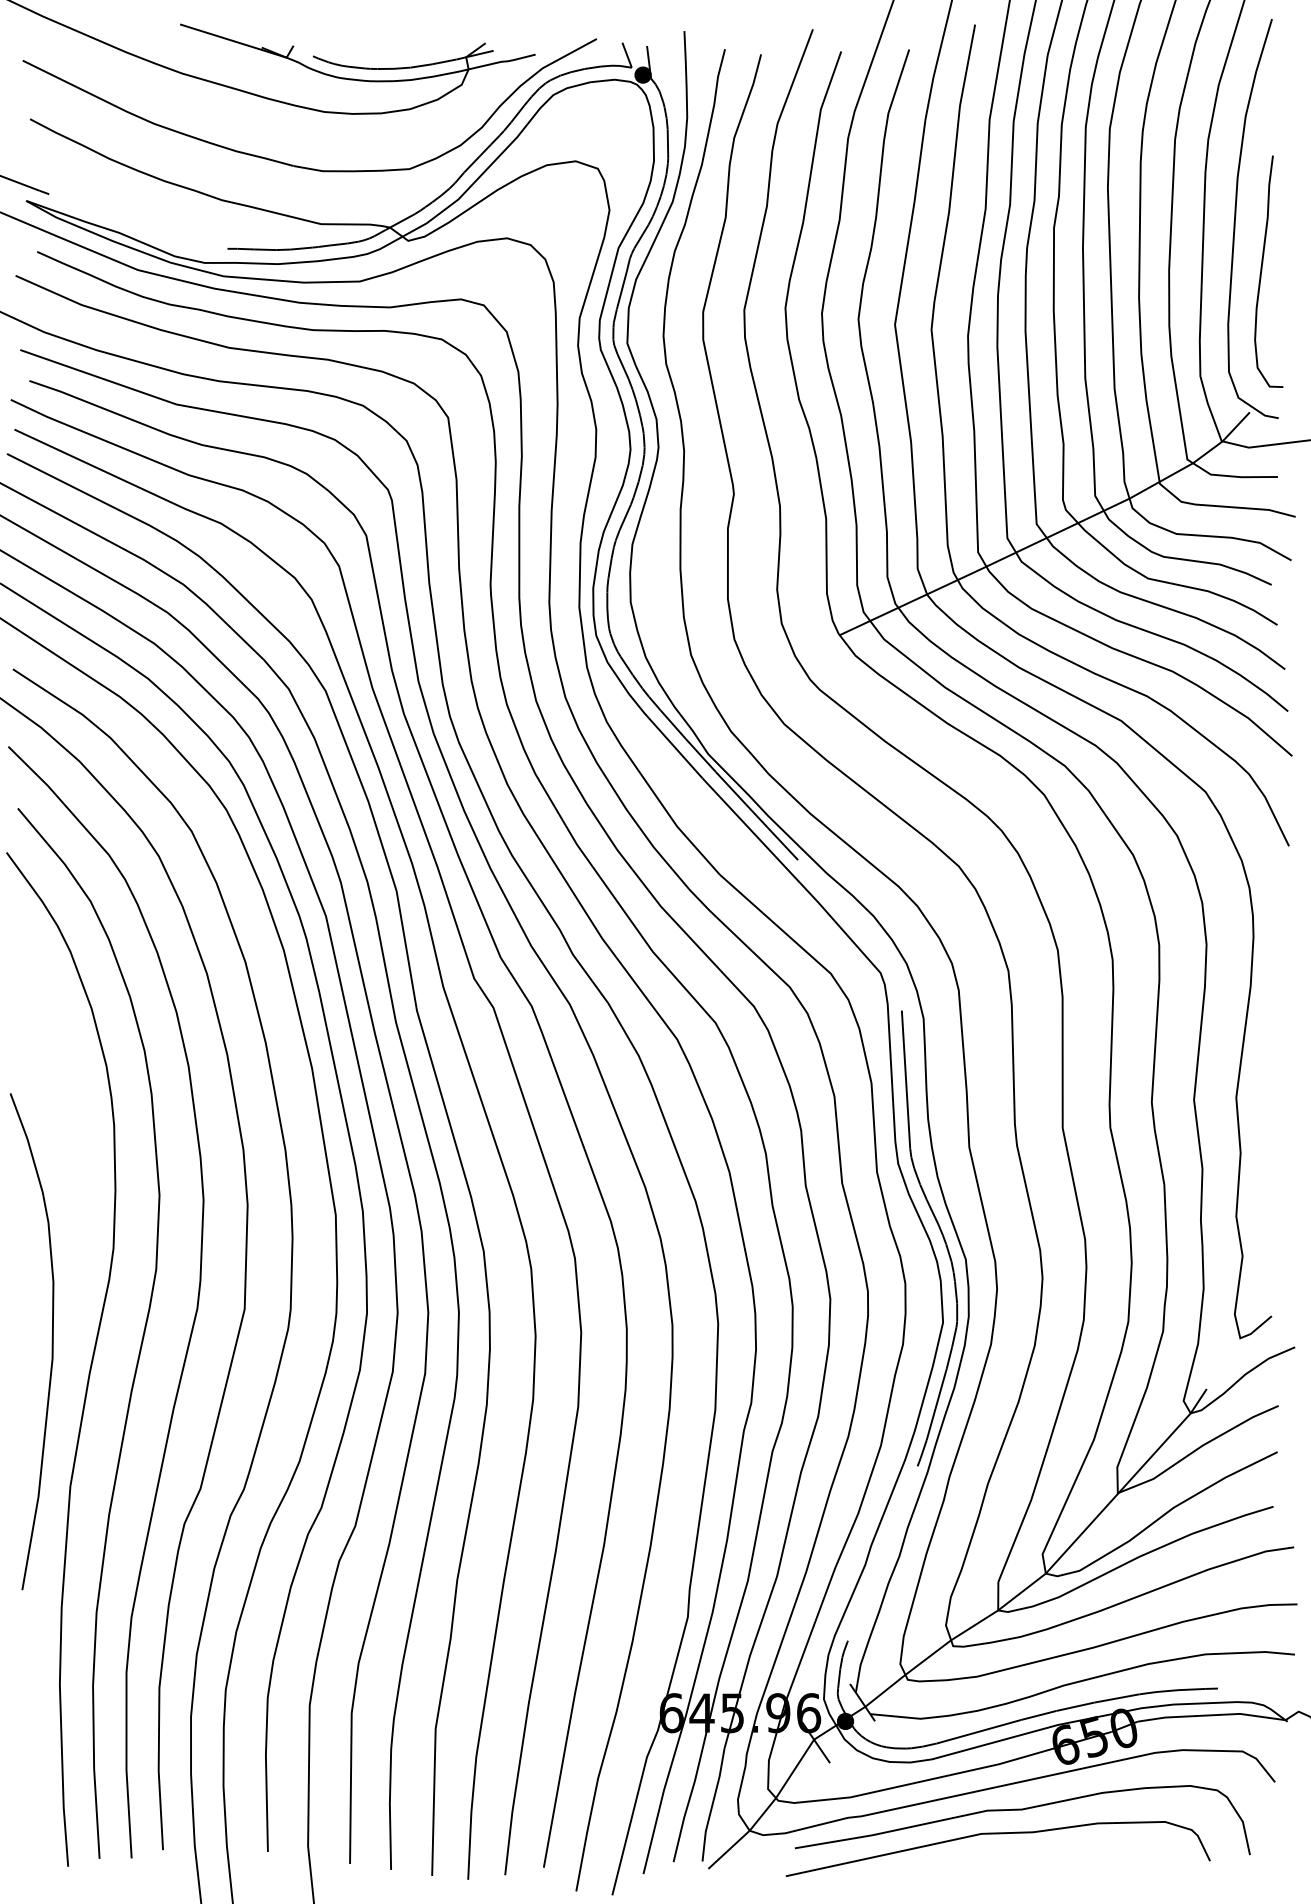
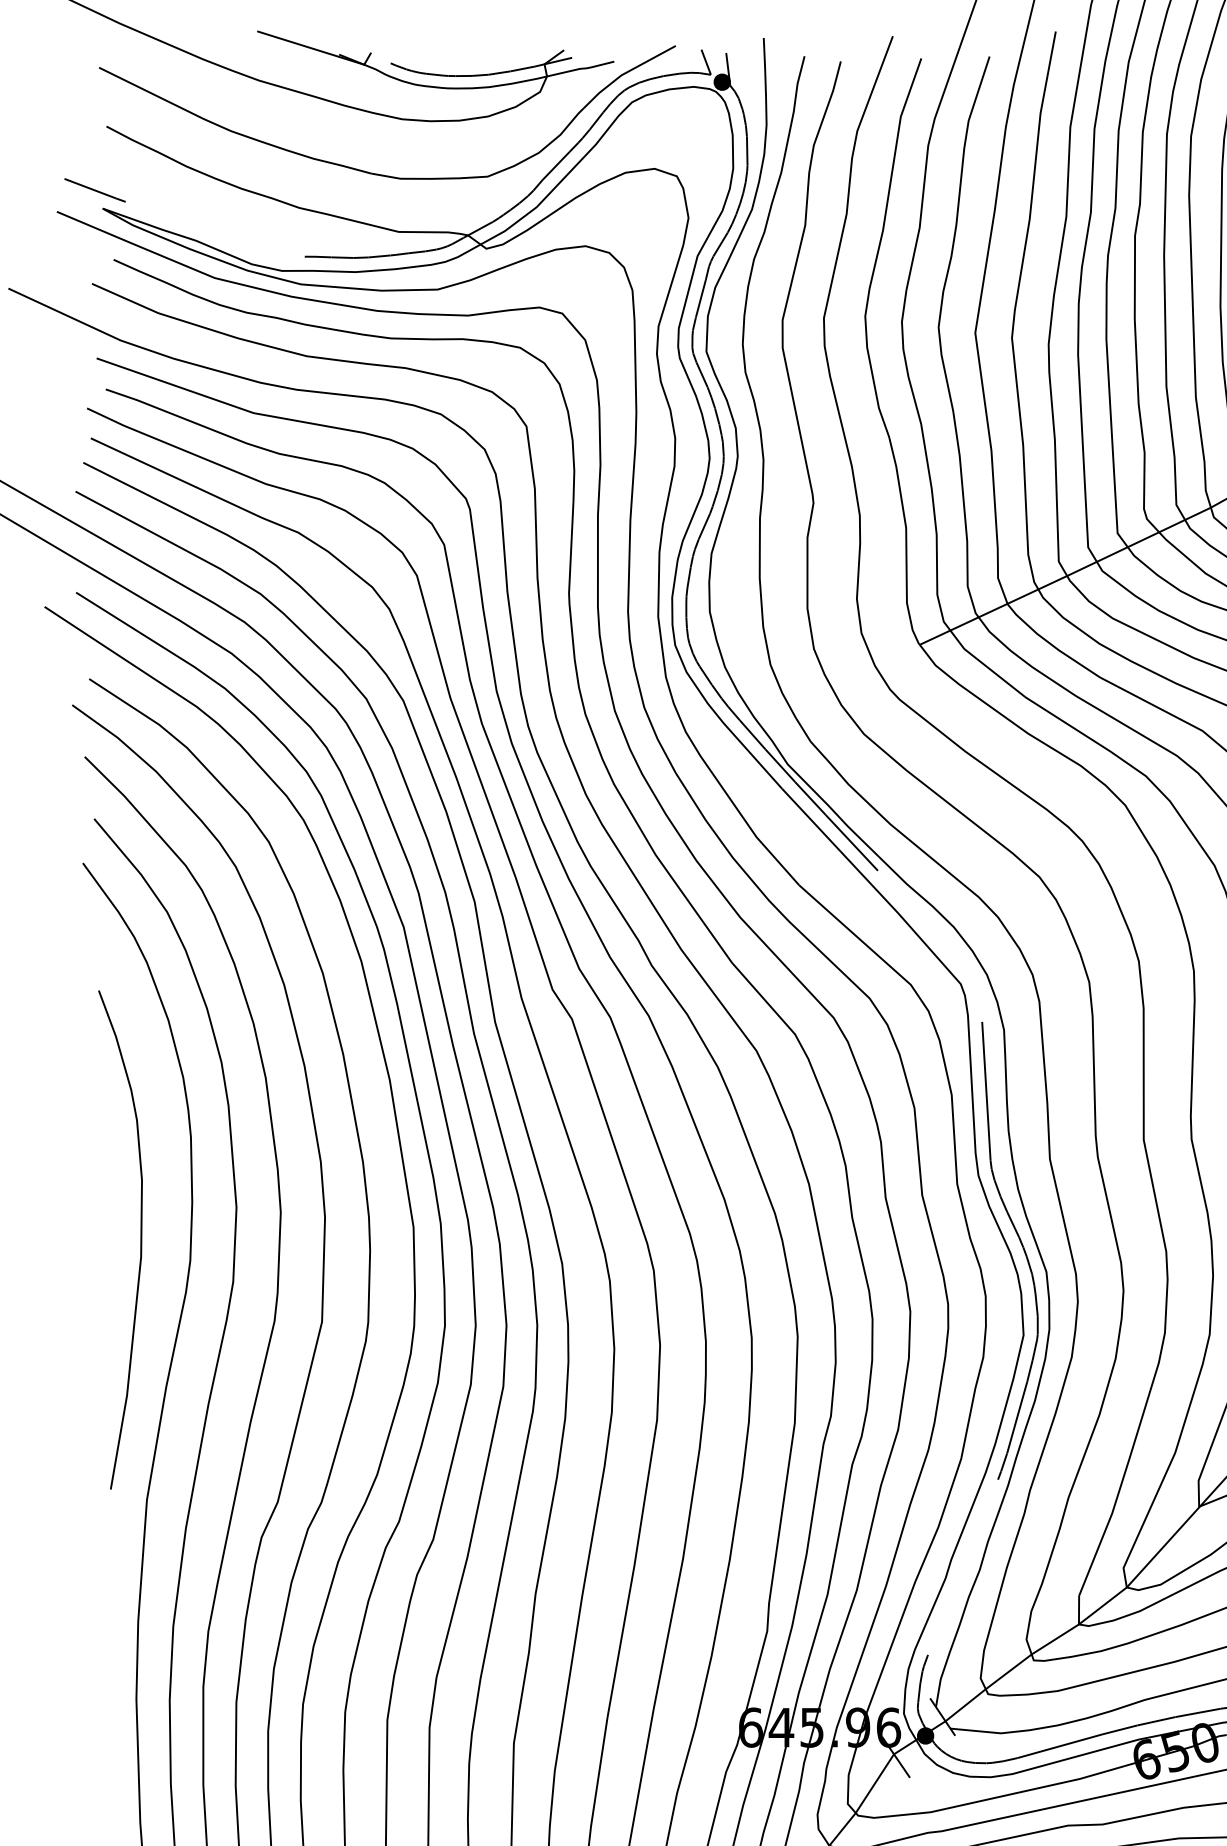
curve: (51, 1341) -> (140, 1239), moved

